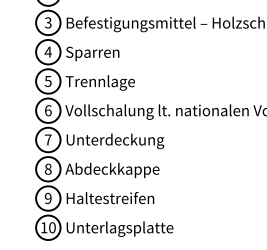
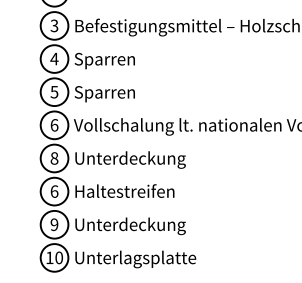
text: (99, 82) -> (112, 93), Trennlage -> Sparren
text: (48, 139) -> (54, 157), 7 -> 8
text: (48, 168) -> (54, 190), 8 -> 6
text: (112, 170) -> (127, 193), Abdeckkappe -> Haltestreifen
text: (115, 199) -> (130, 225), Haltestreifen -> Unterdeckung

